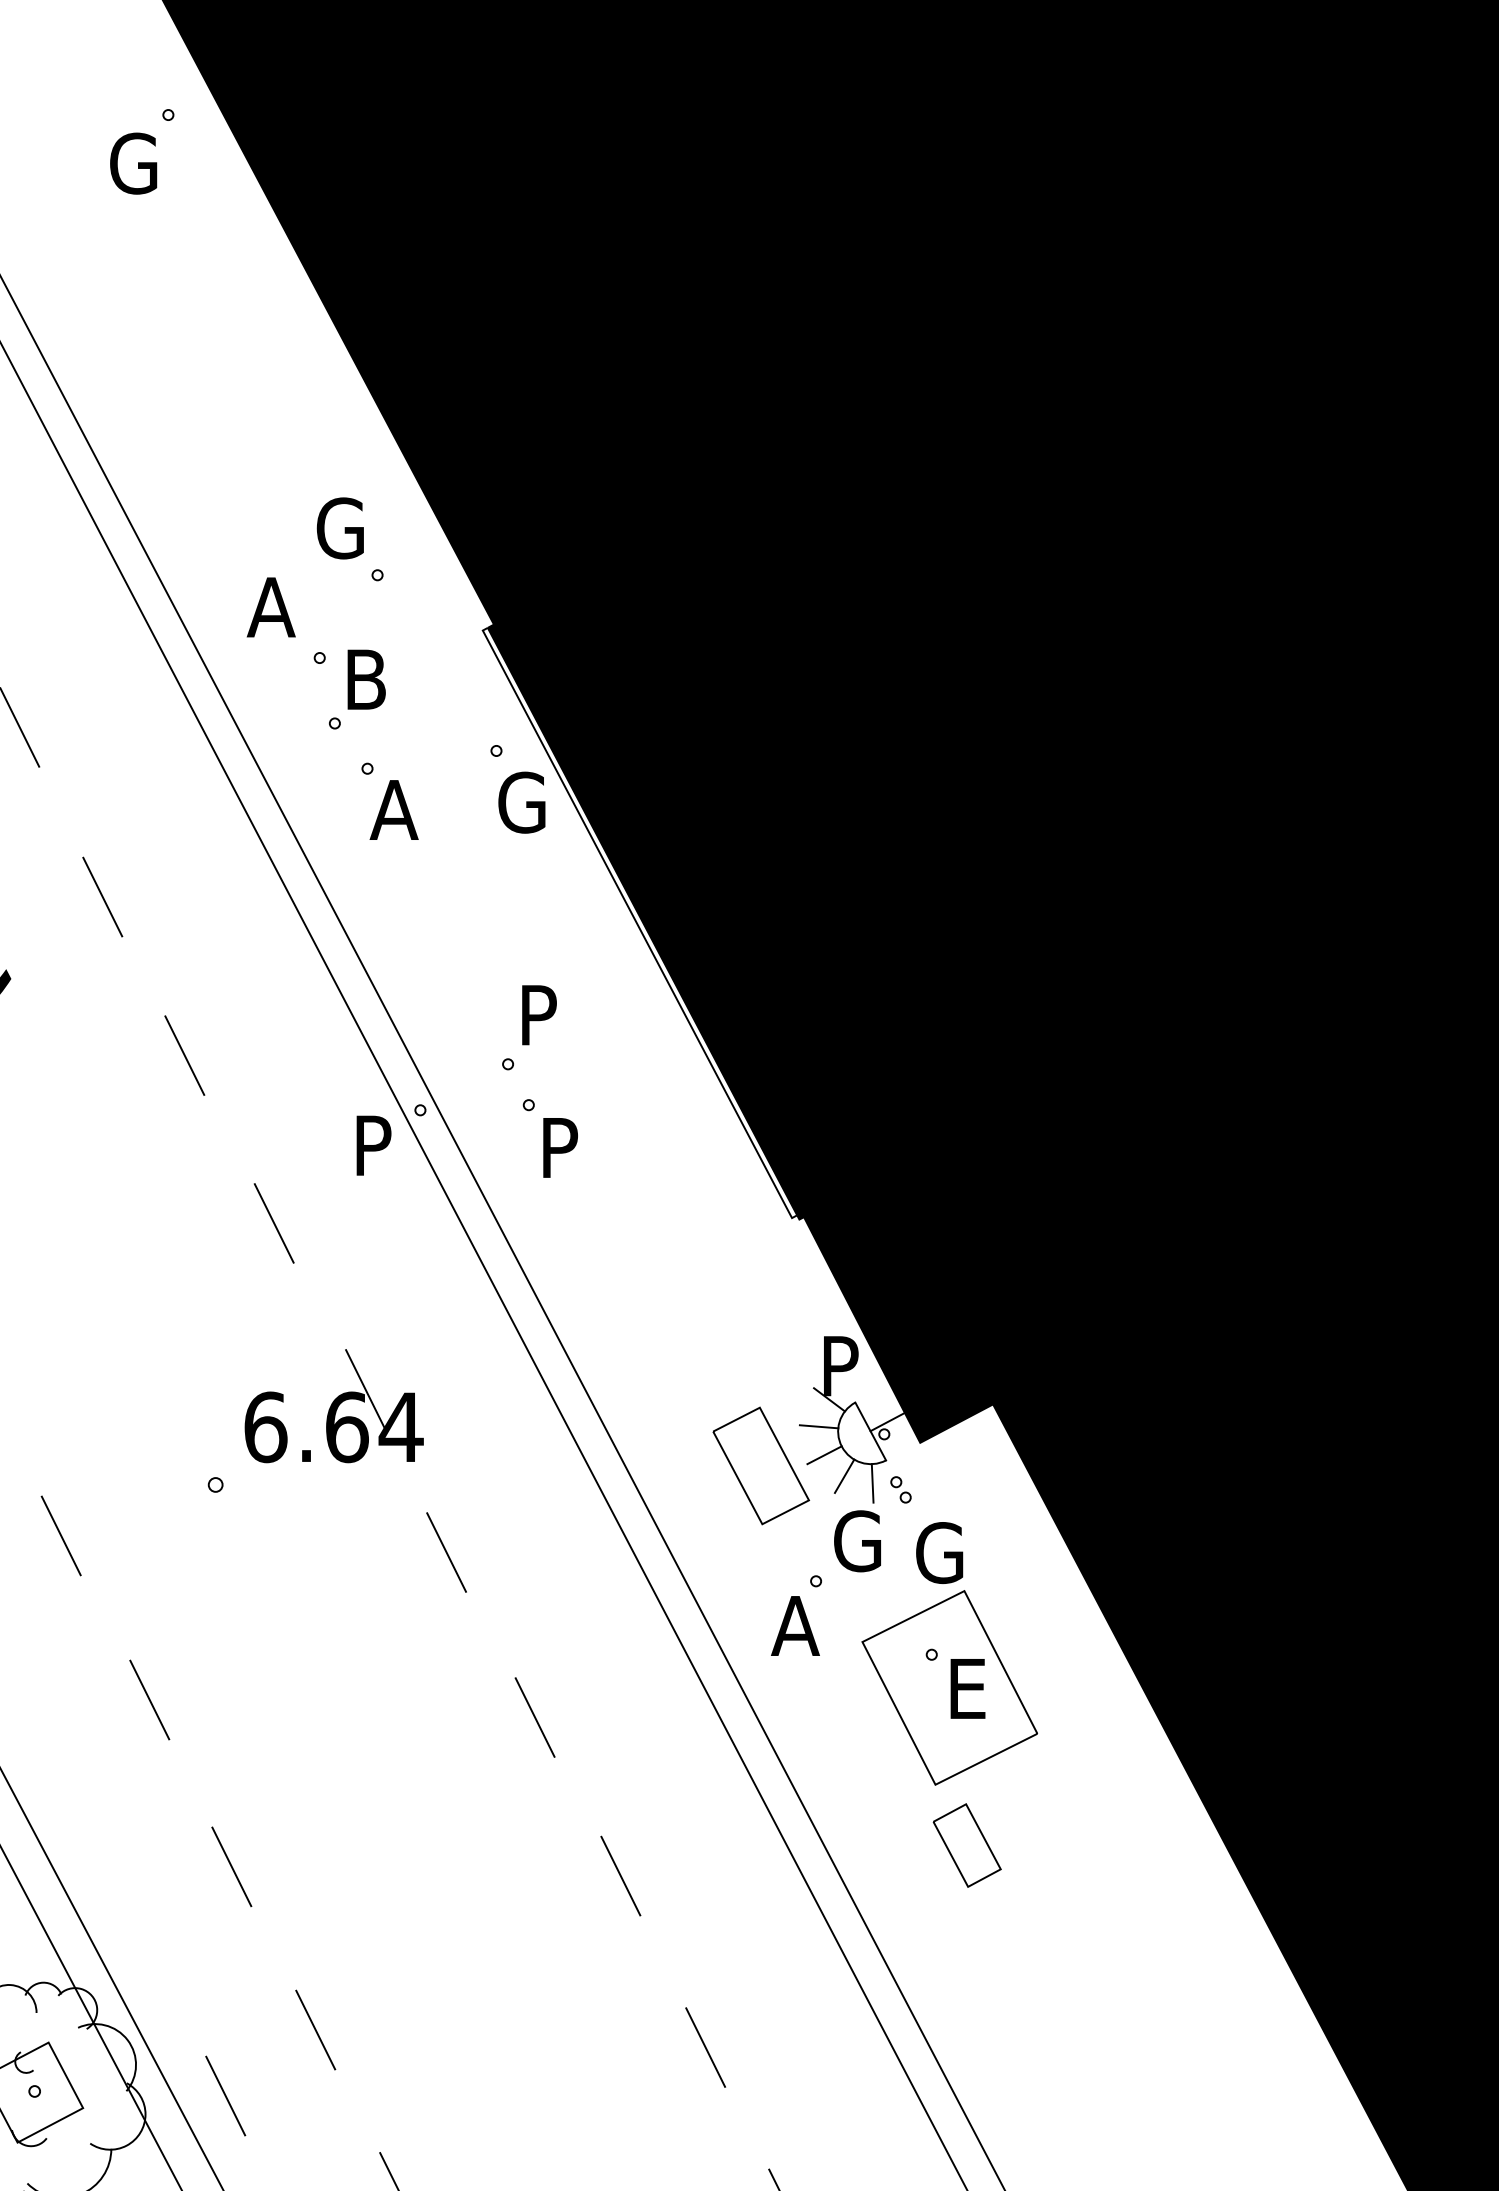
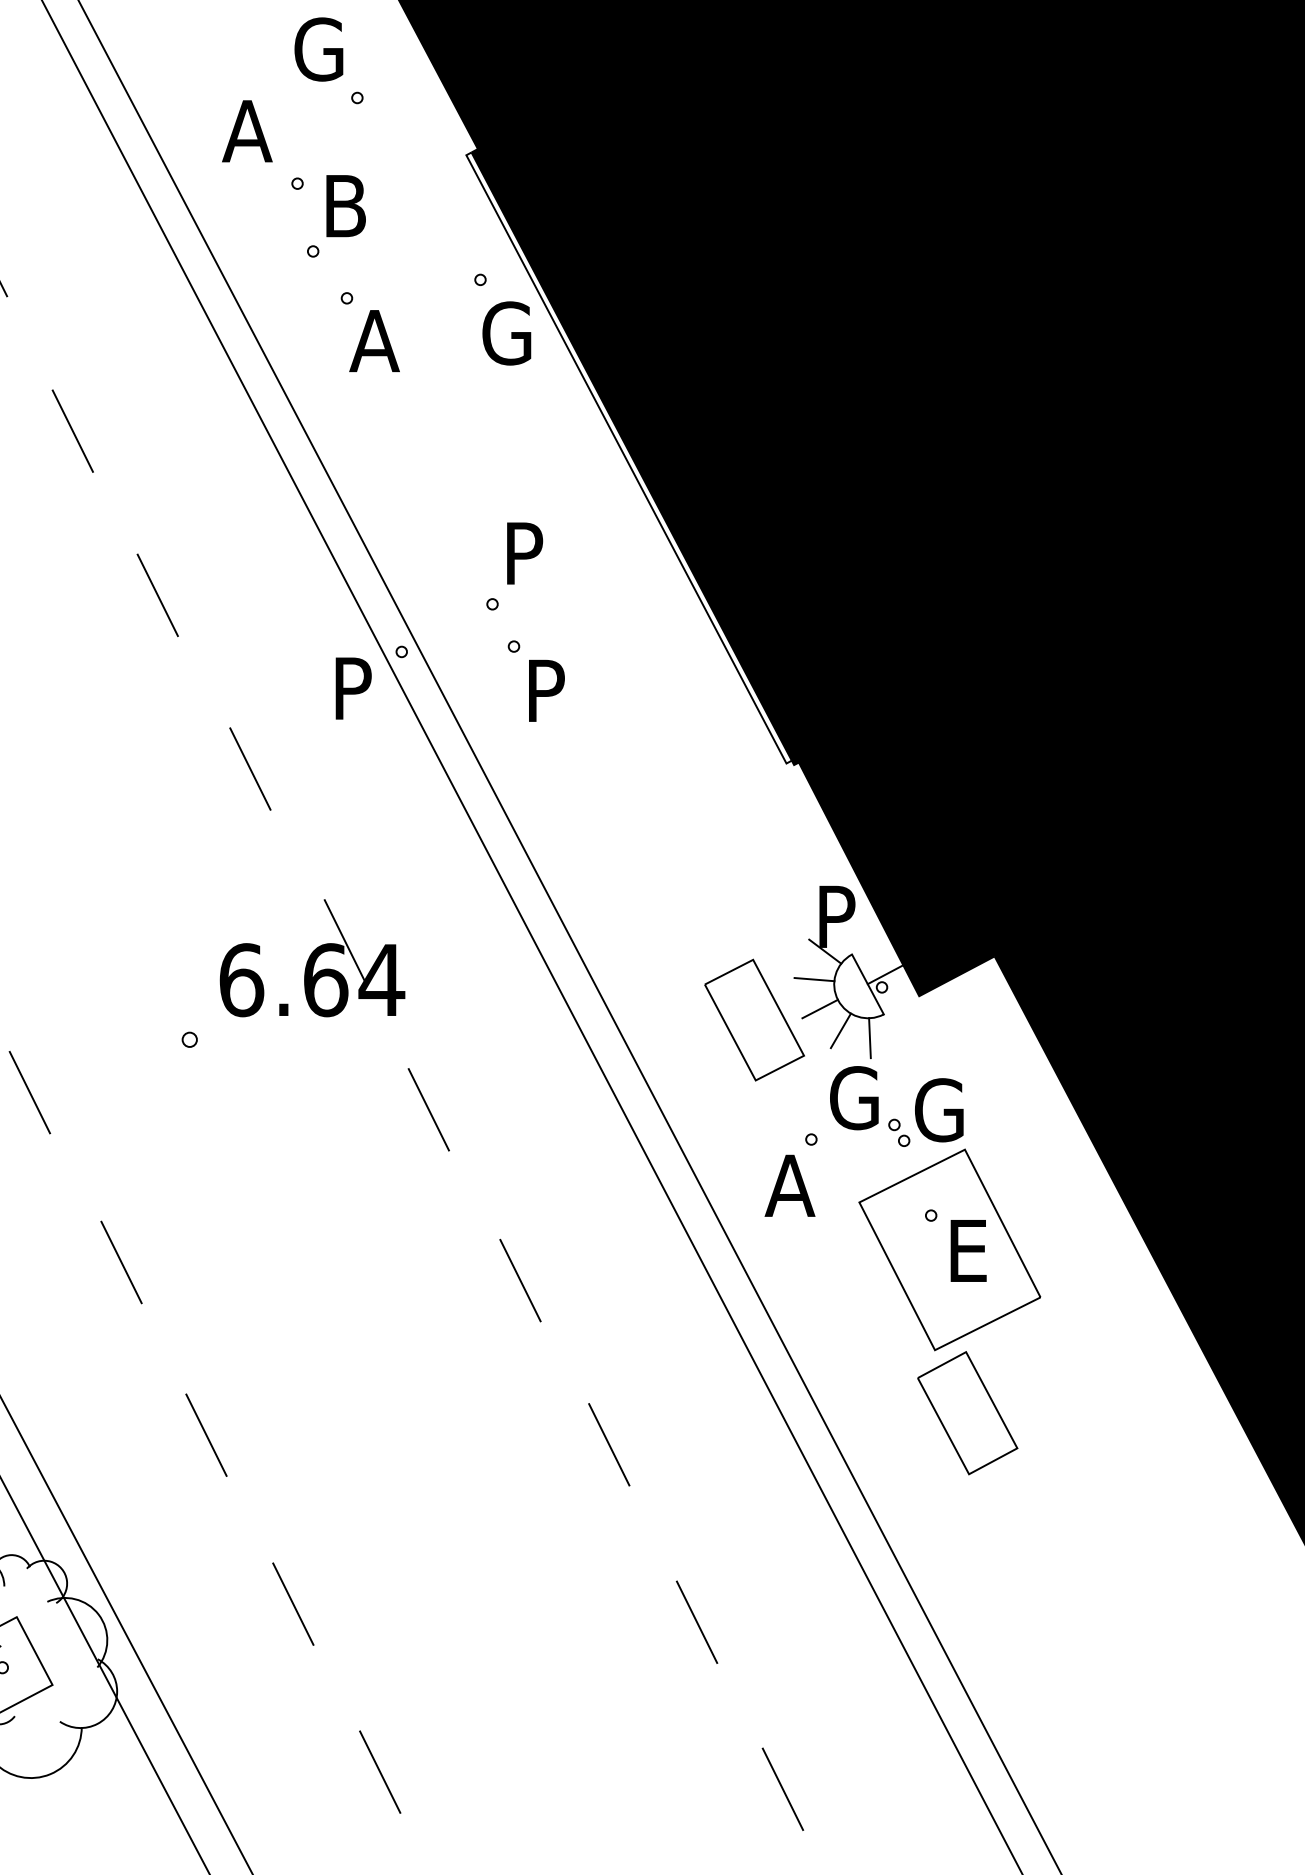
part: (900, 1489) -> (898, 1132), moved
part: (967, 1845) -> (968, 1413), size x1.43
line: (225, 2095) -> (199, 1671), removed

